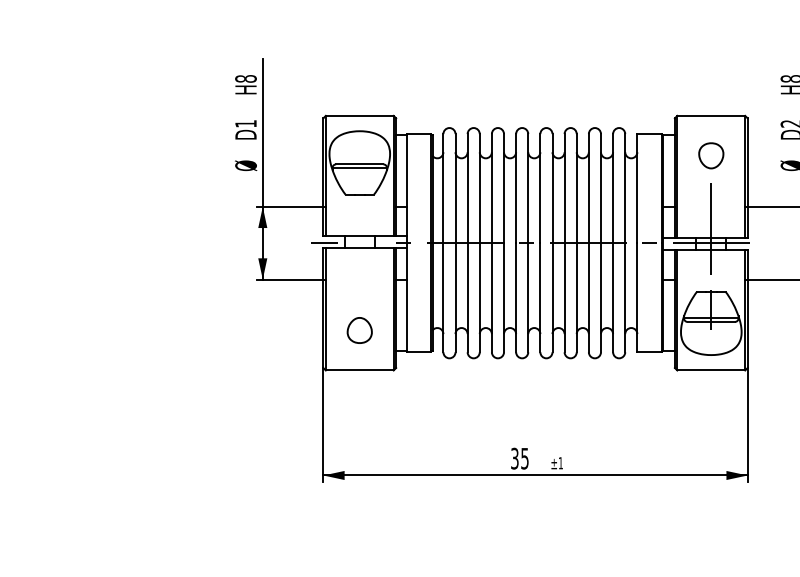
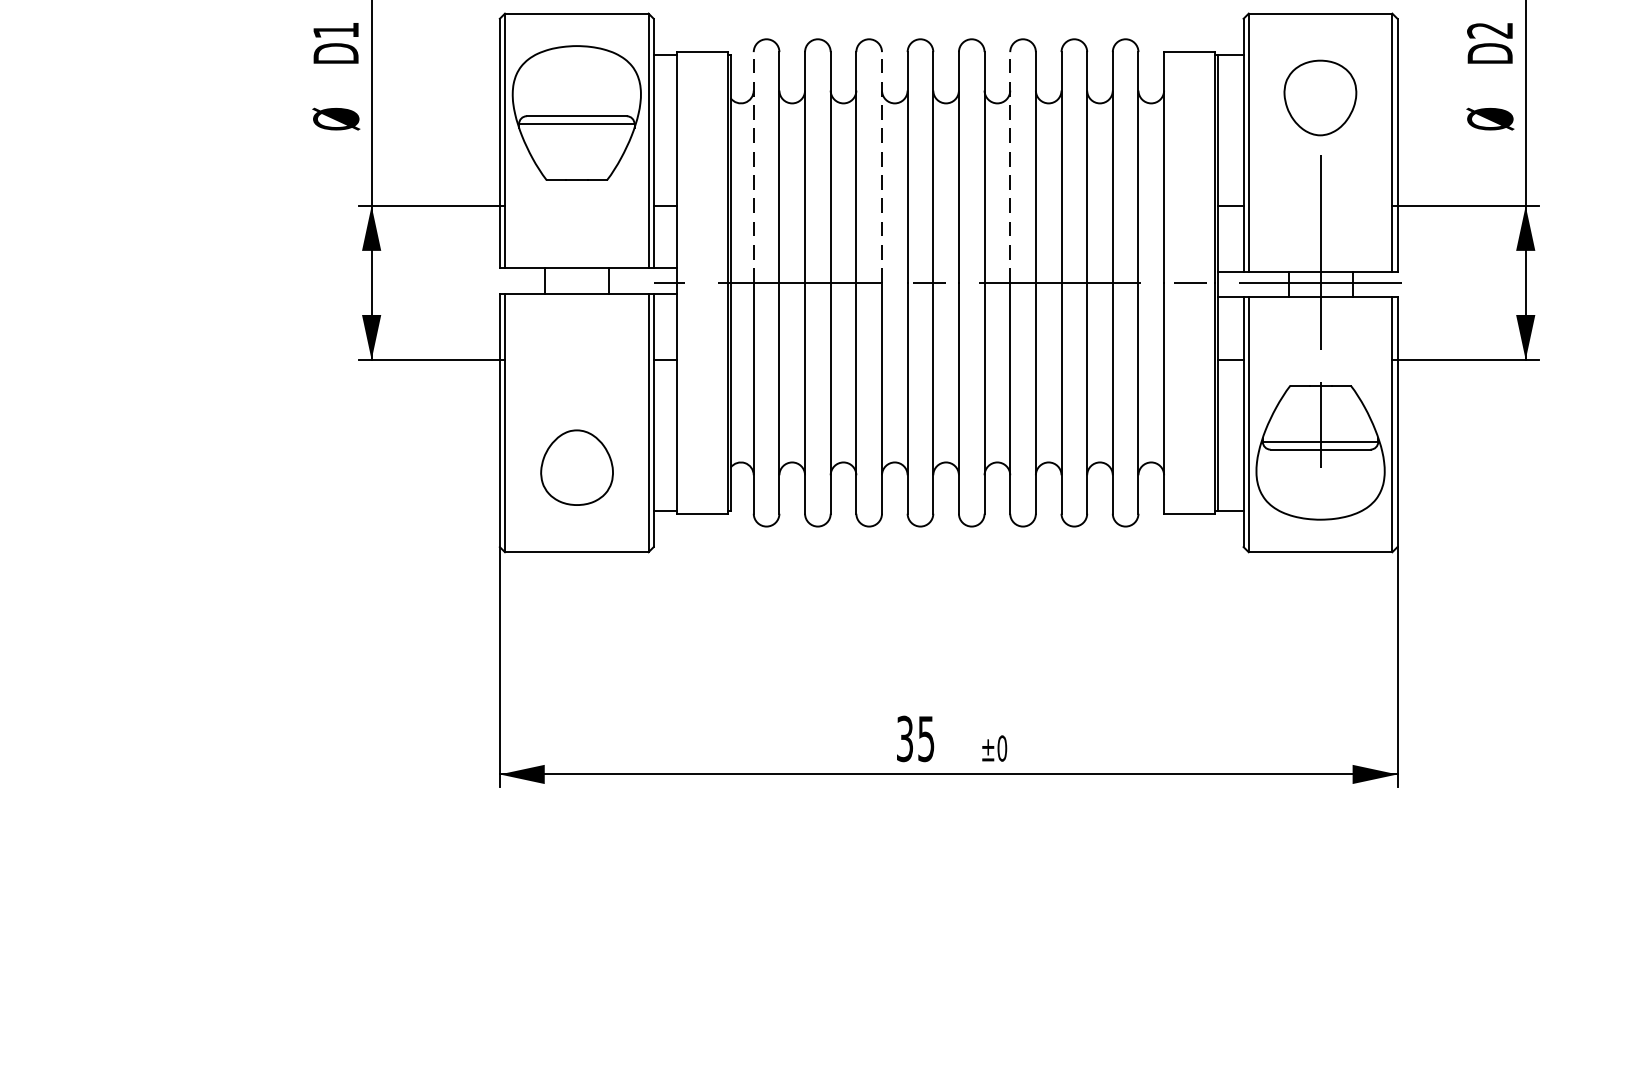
part: (711, 155) -> (1320, 97), size x1.4
line: (443, 188) -> (753, 167), solid -> dashed
line: (504, 188) -> (883, 167), solid -> dashed
line: (564, 188) -> (1009, 167), solid -> dashed
line: (324, 243) -> (502, 283), removed
part: (359, 330) -> (576, 467), size x1.4
text: (560, 463) -> (1001, 749), ±1 -> ±0

